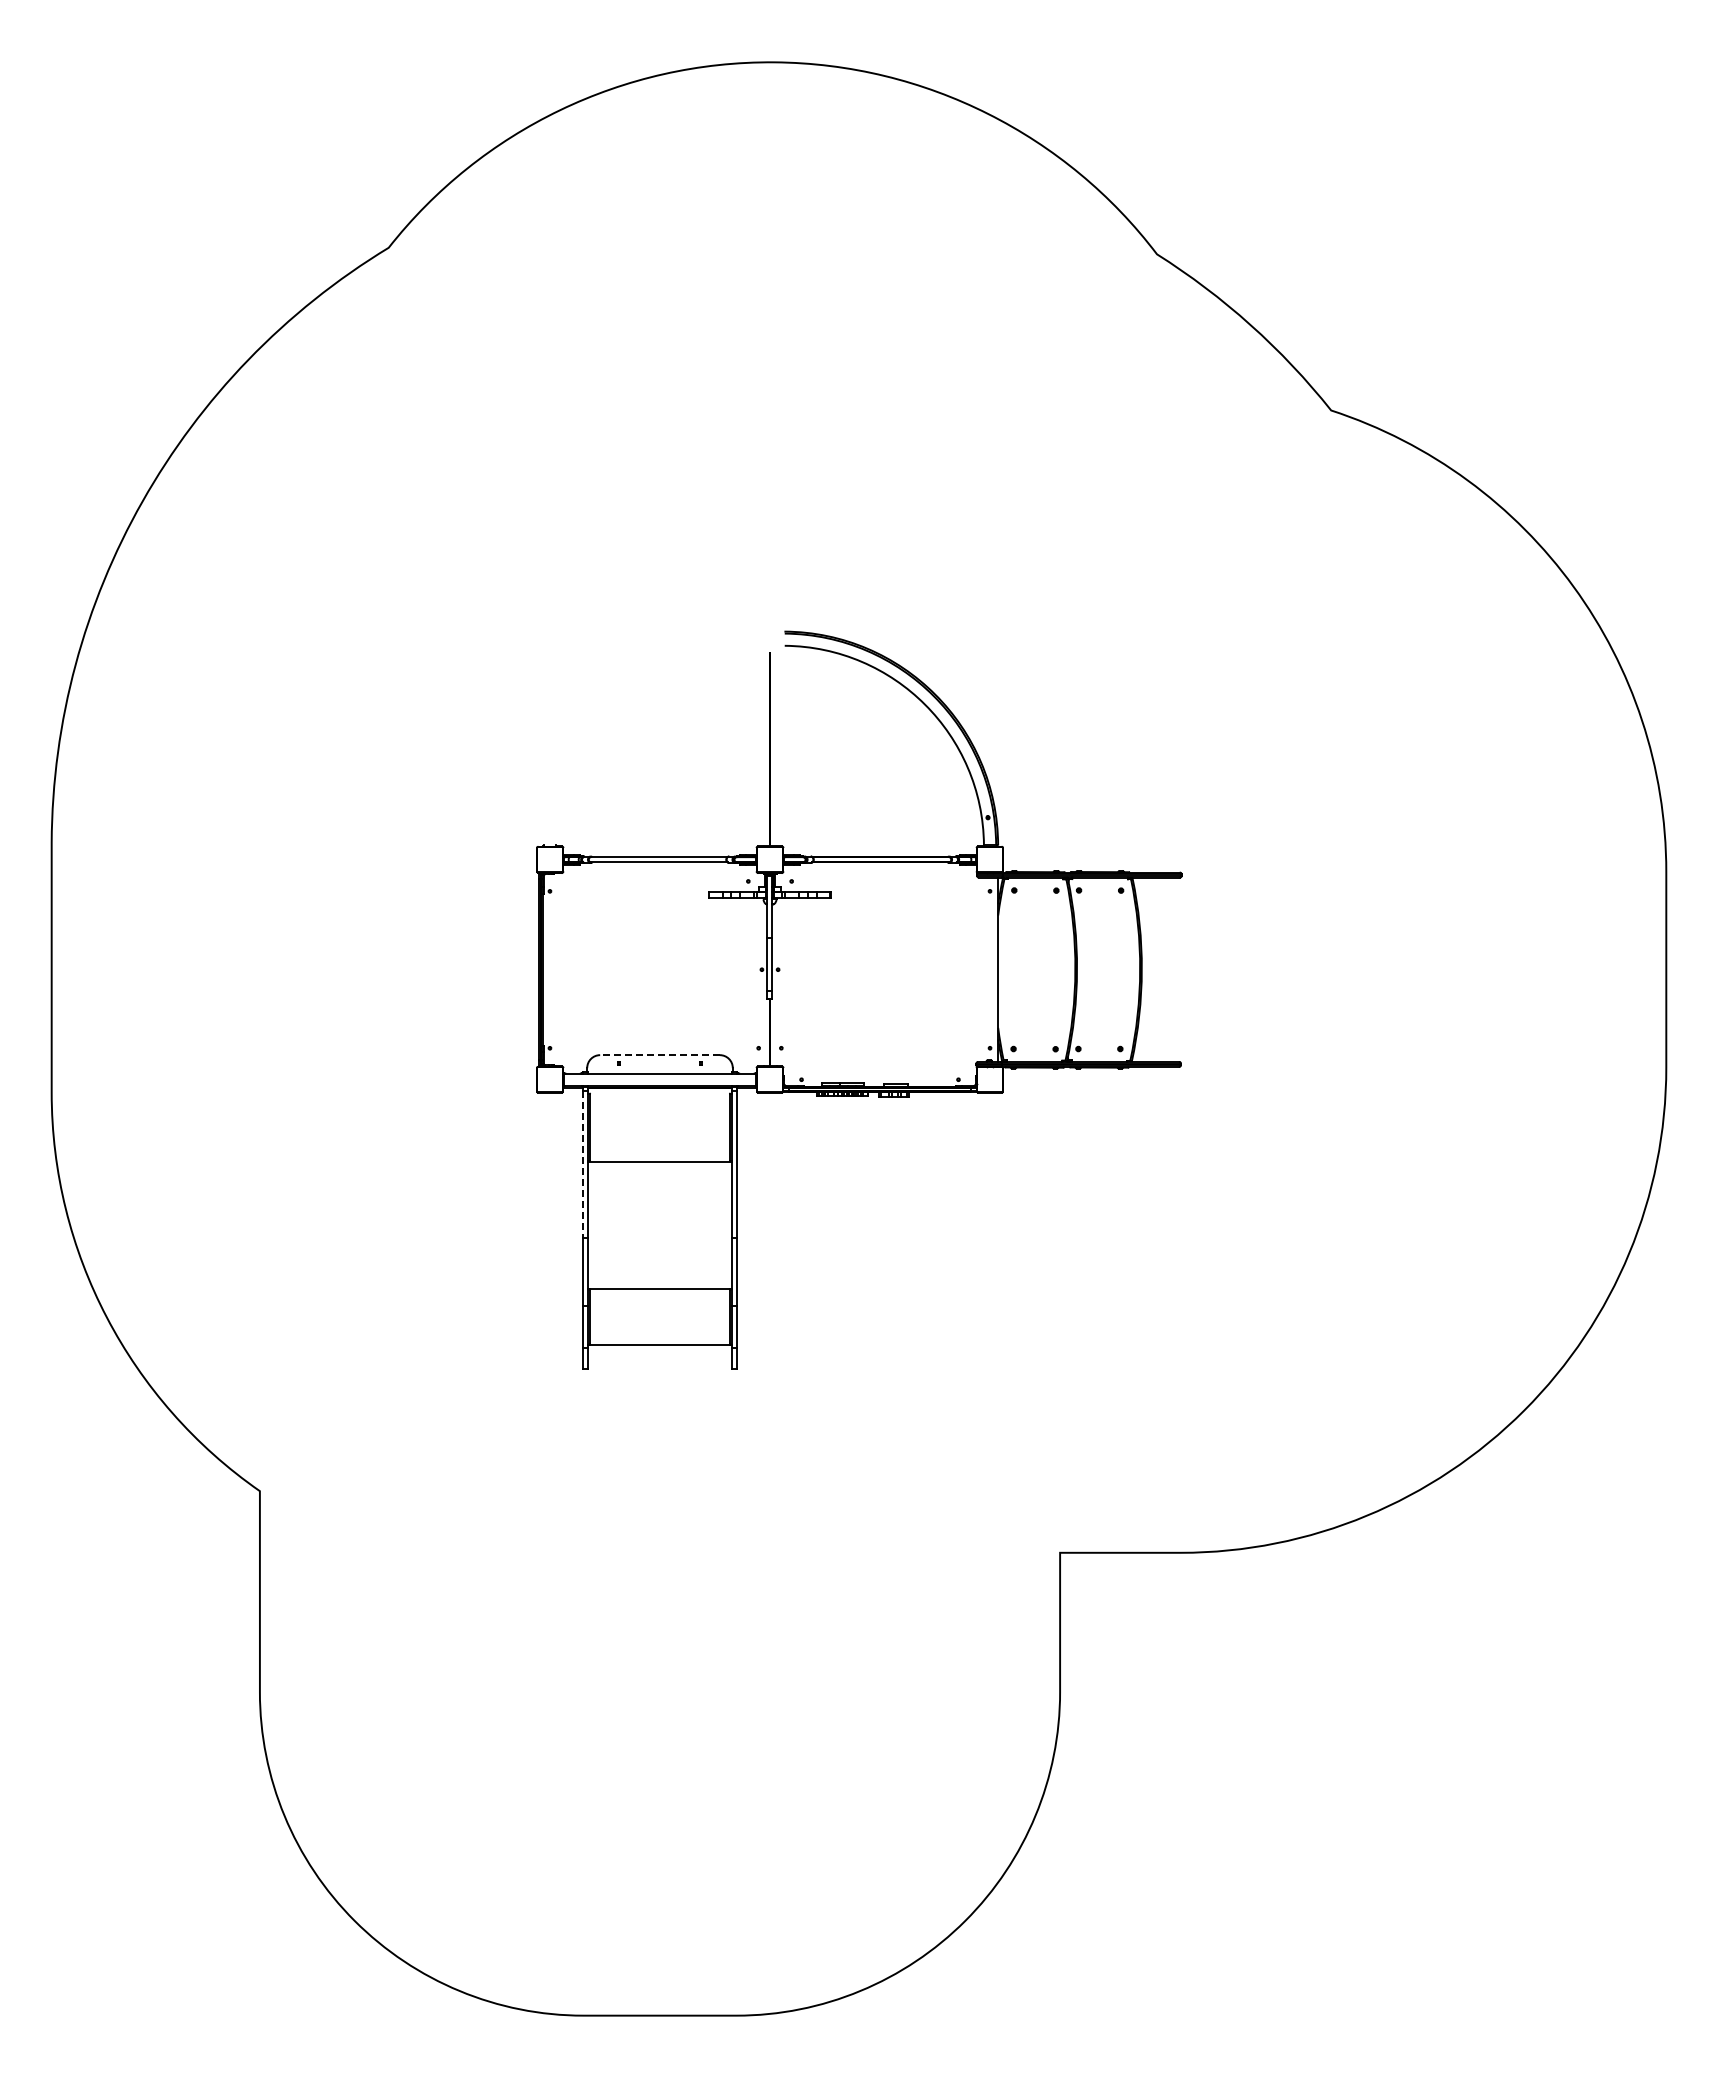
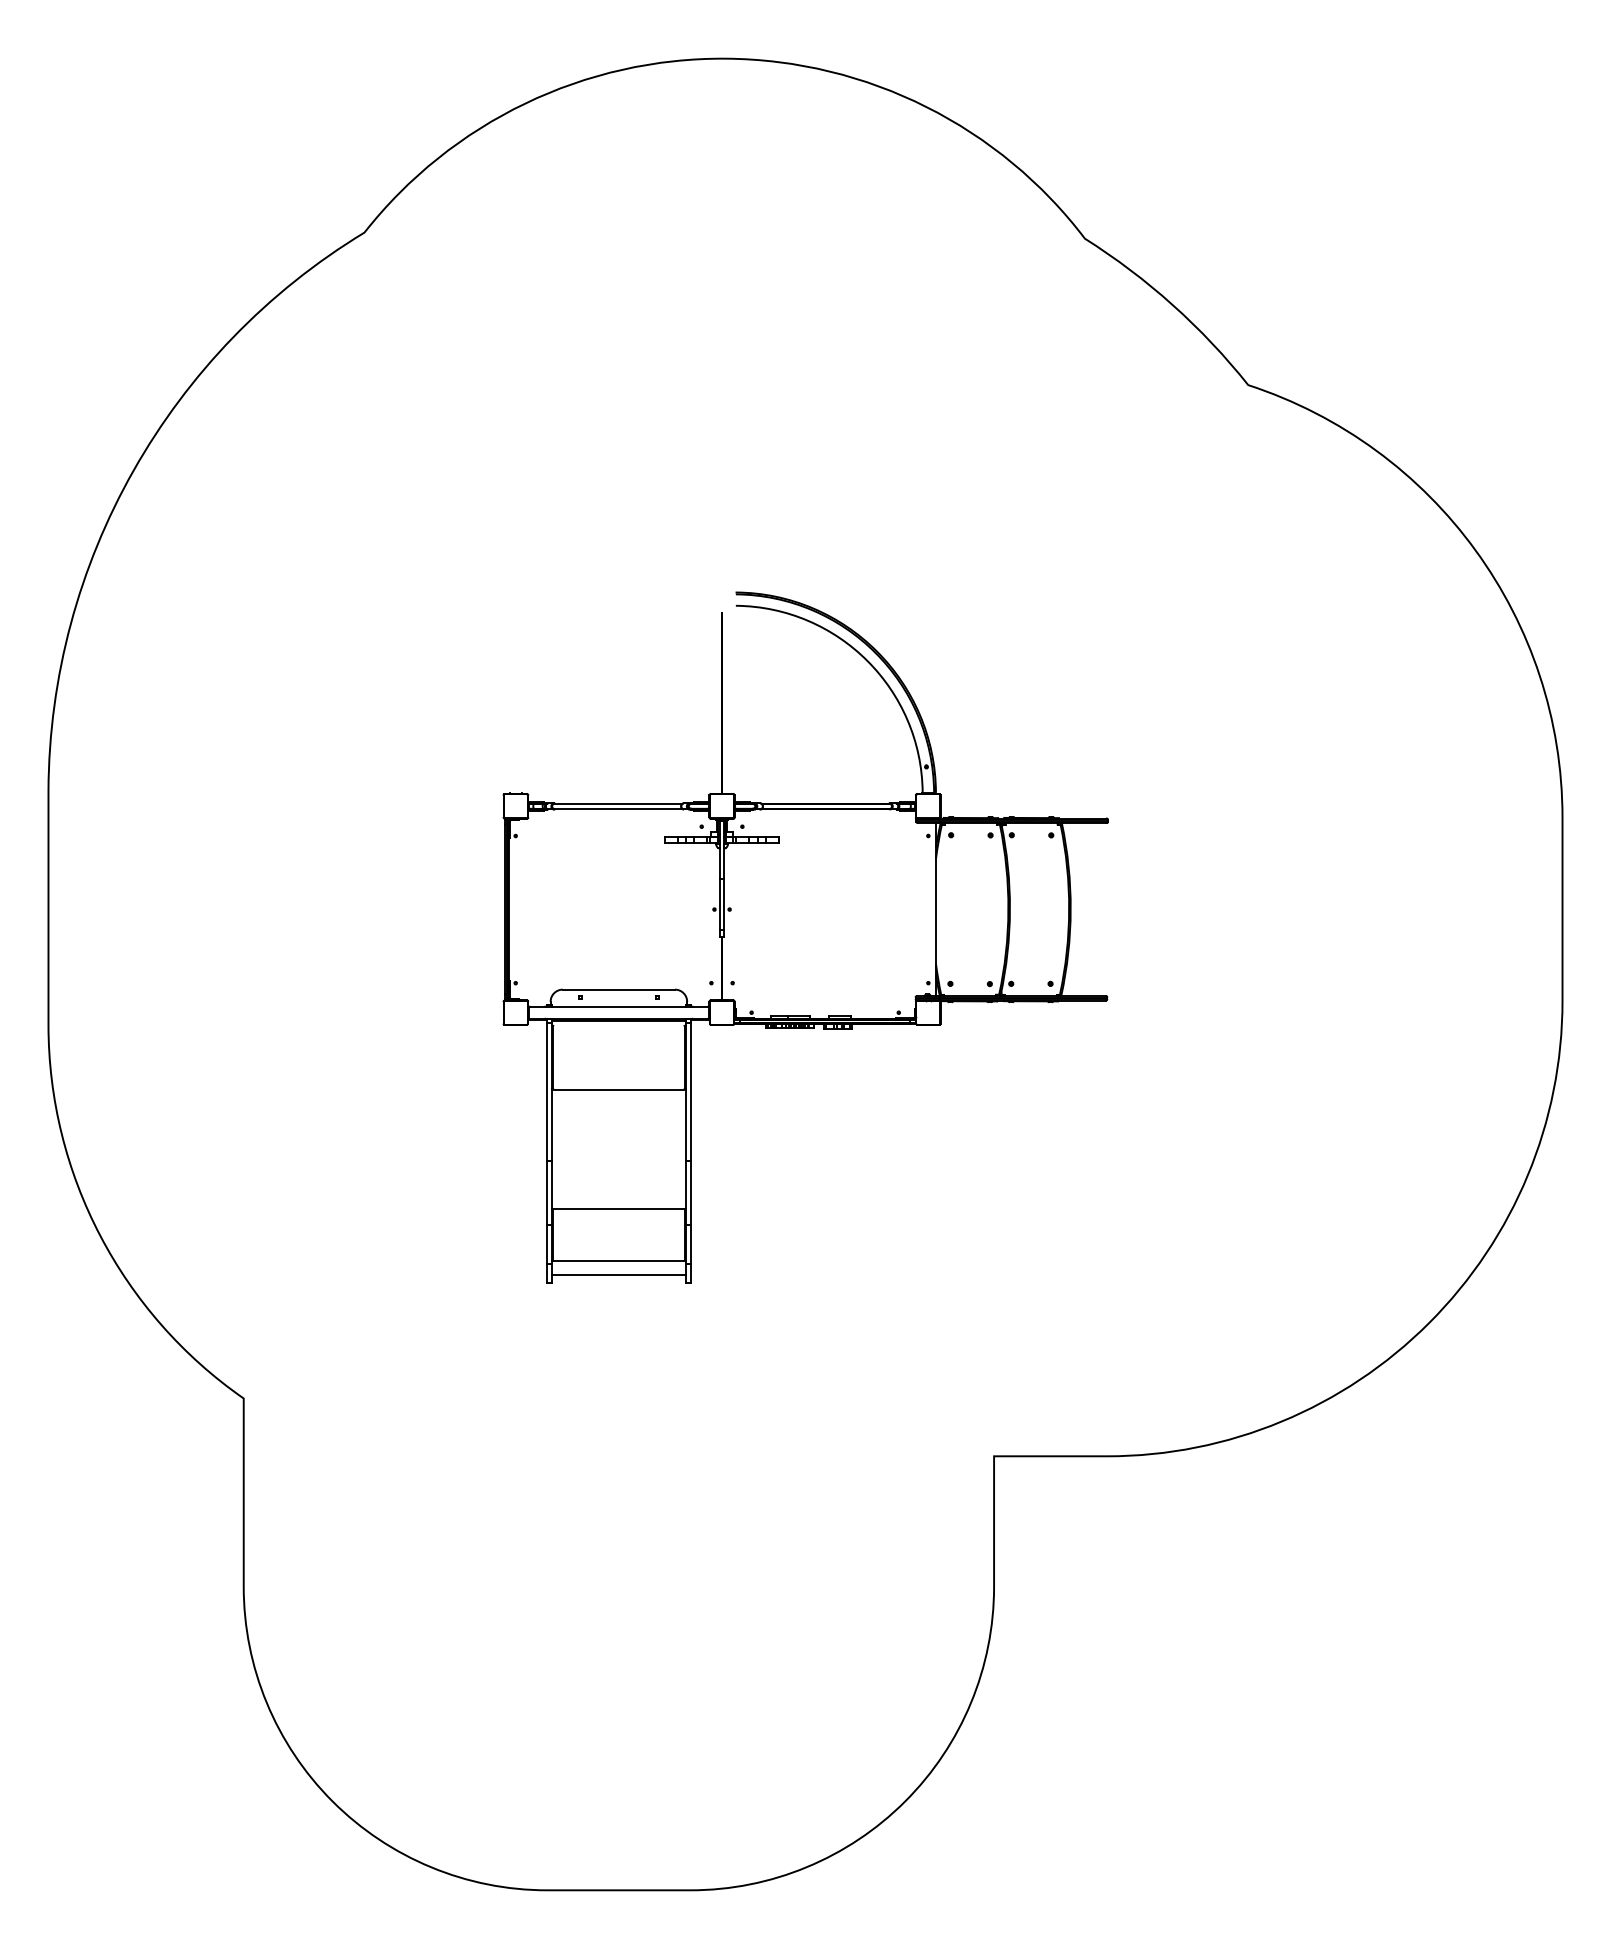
line: (660, 1055) -> (619, 989), dashed -> solid
line: (583, 1164) -> (547, 1092), dashed -> solid
line: (659, 1359) -> (618, 1275), added

